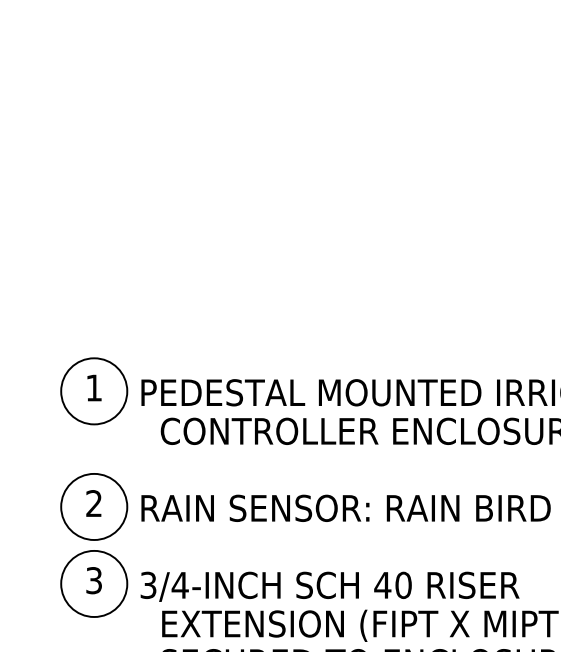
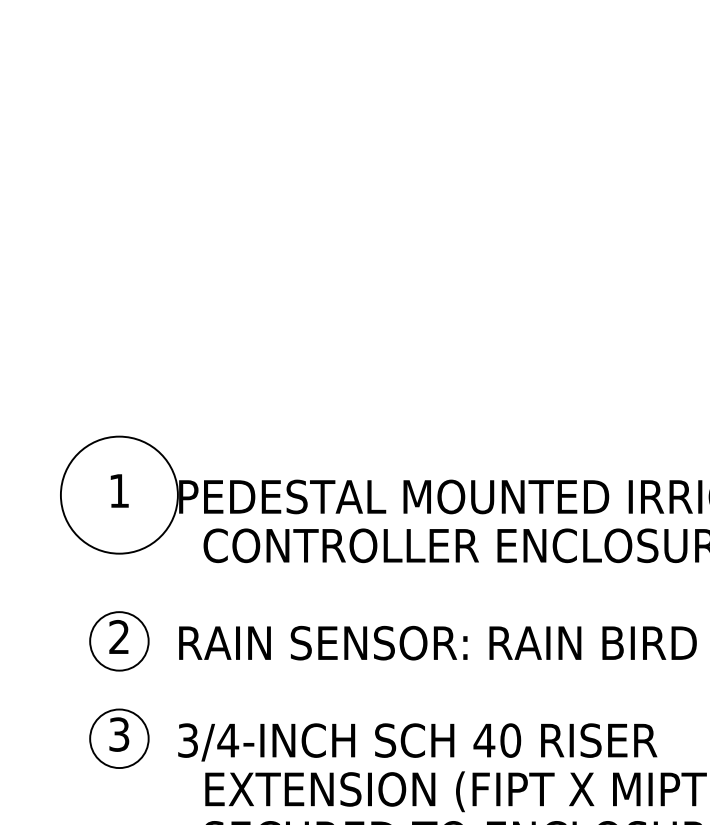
circle: (94, 390) -> (119, 494), size x1.4
circle: (94, 507) -> (119, 641), size x0.7
circle: (94, 583) -> (119, 738), size x0.7

